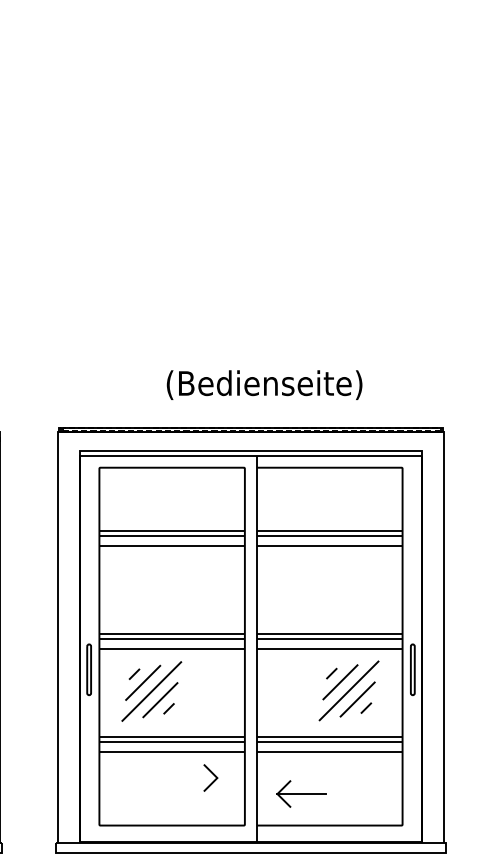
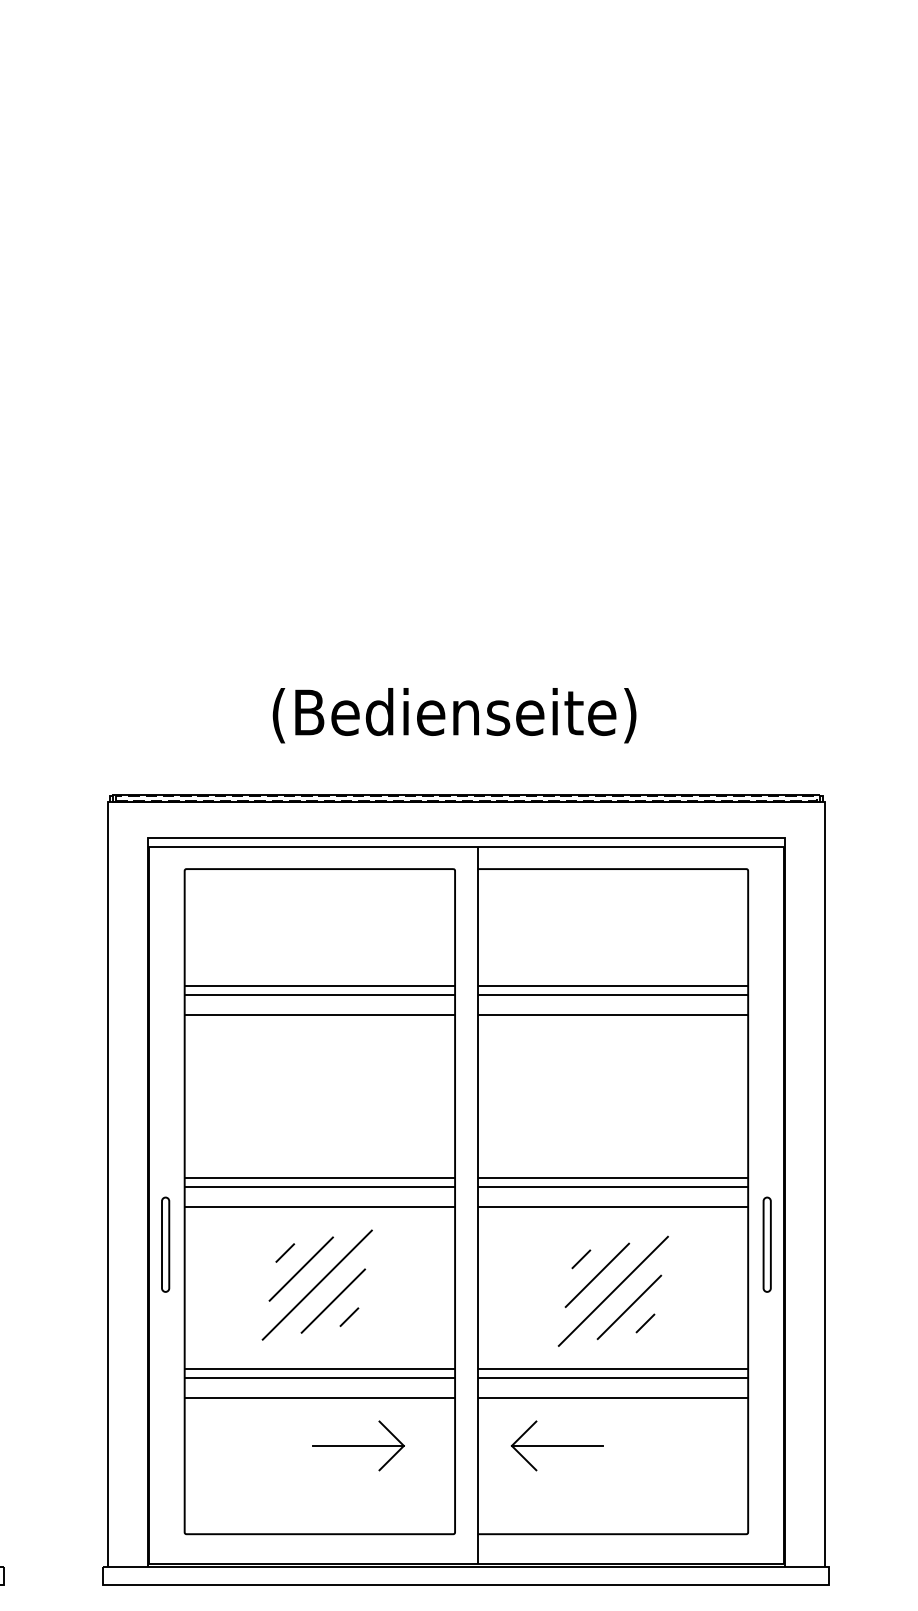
text: (264, 384) -> (454, 714), moved
part: (348, 690) -> (612, 1290), moved
part: (151, 691) -> (316, 1285), moved
line: (192, 778) -> (357, 1446), added
part: (301, 793) -> (556, 1444), moved

